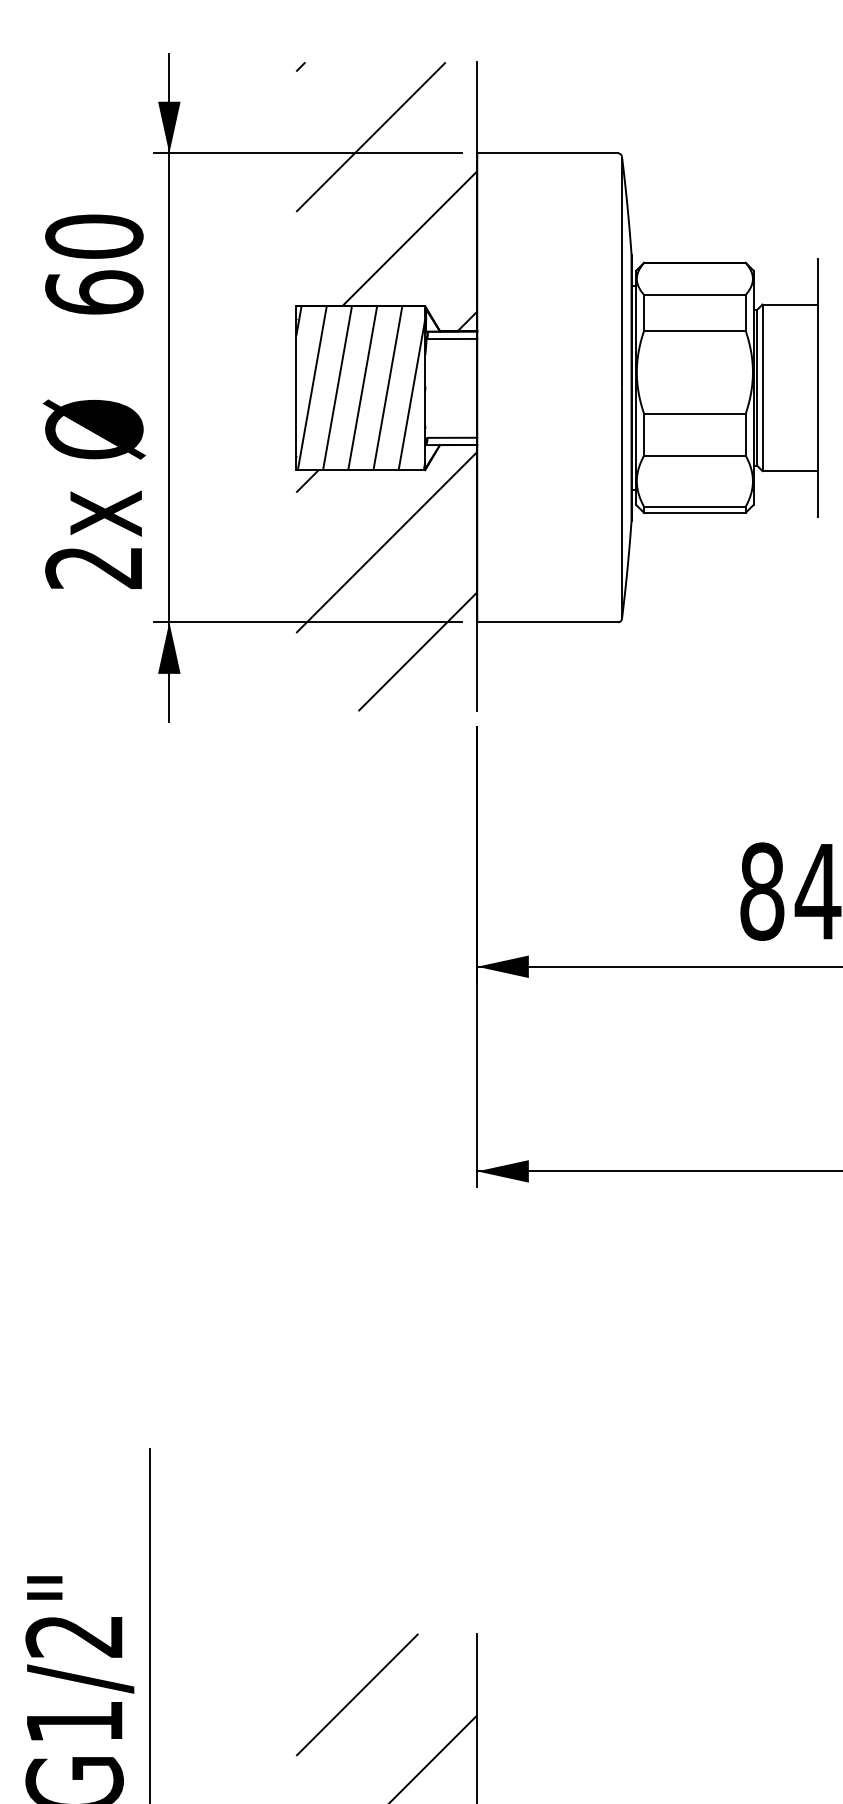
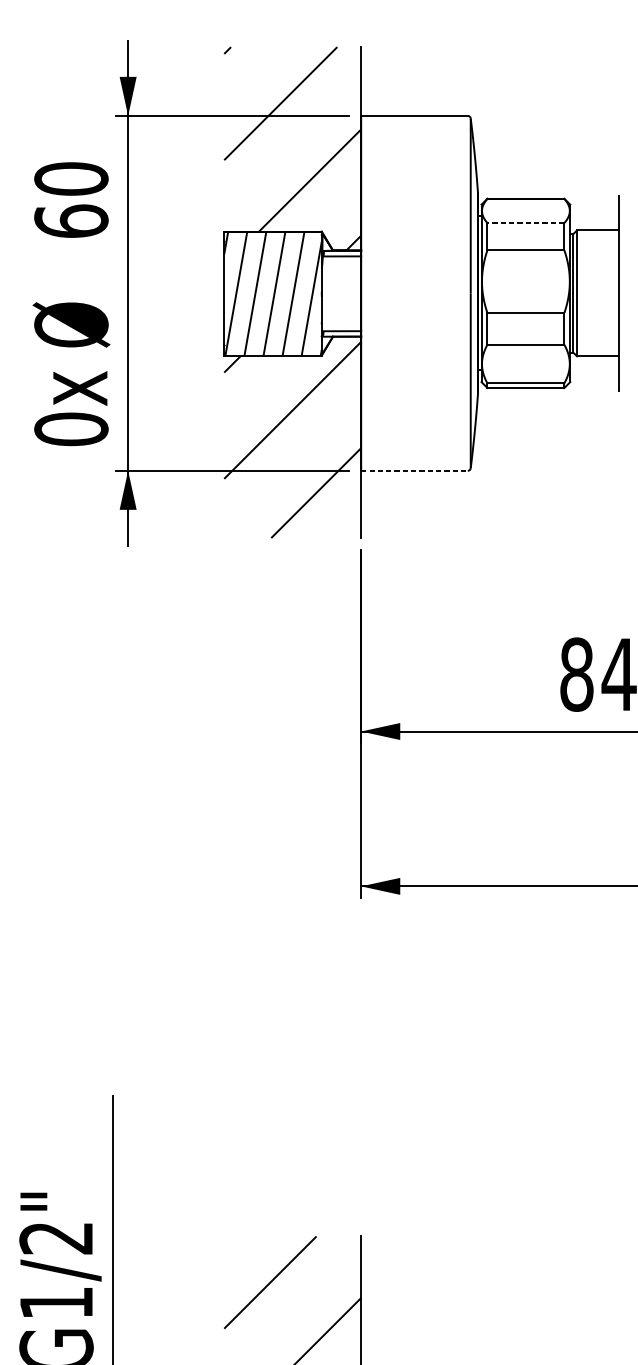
line: (694, 294) -> (525, 222), solid -> dashed
text: (94, 567) -> (71, 429), 2x -> 0x
line: (548, 622) -> (415, 470), solid -> dashed

